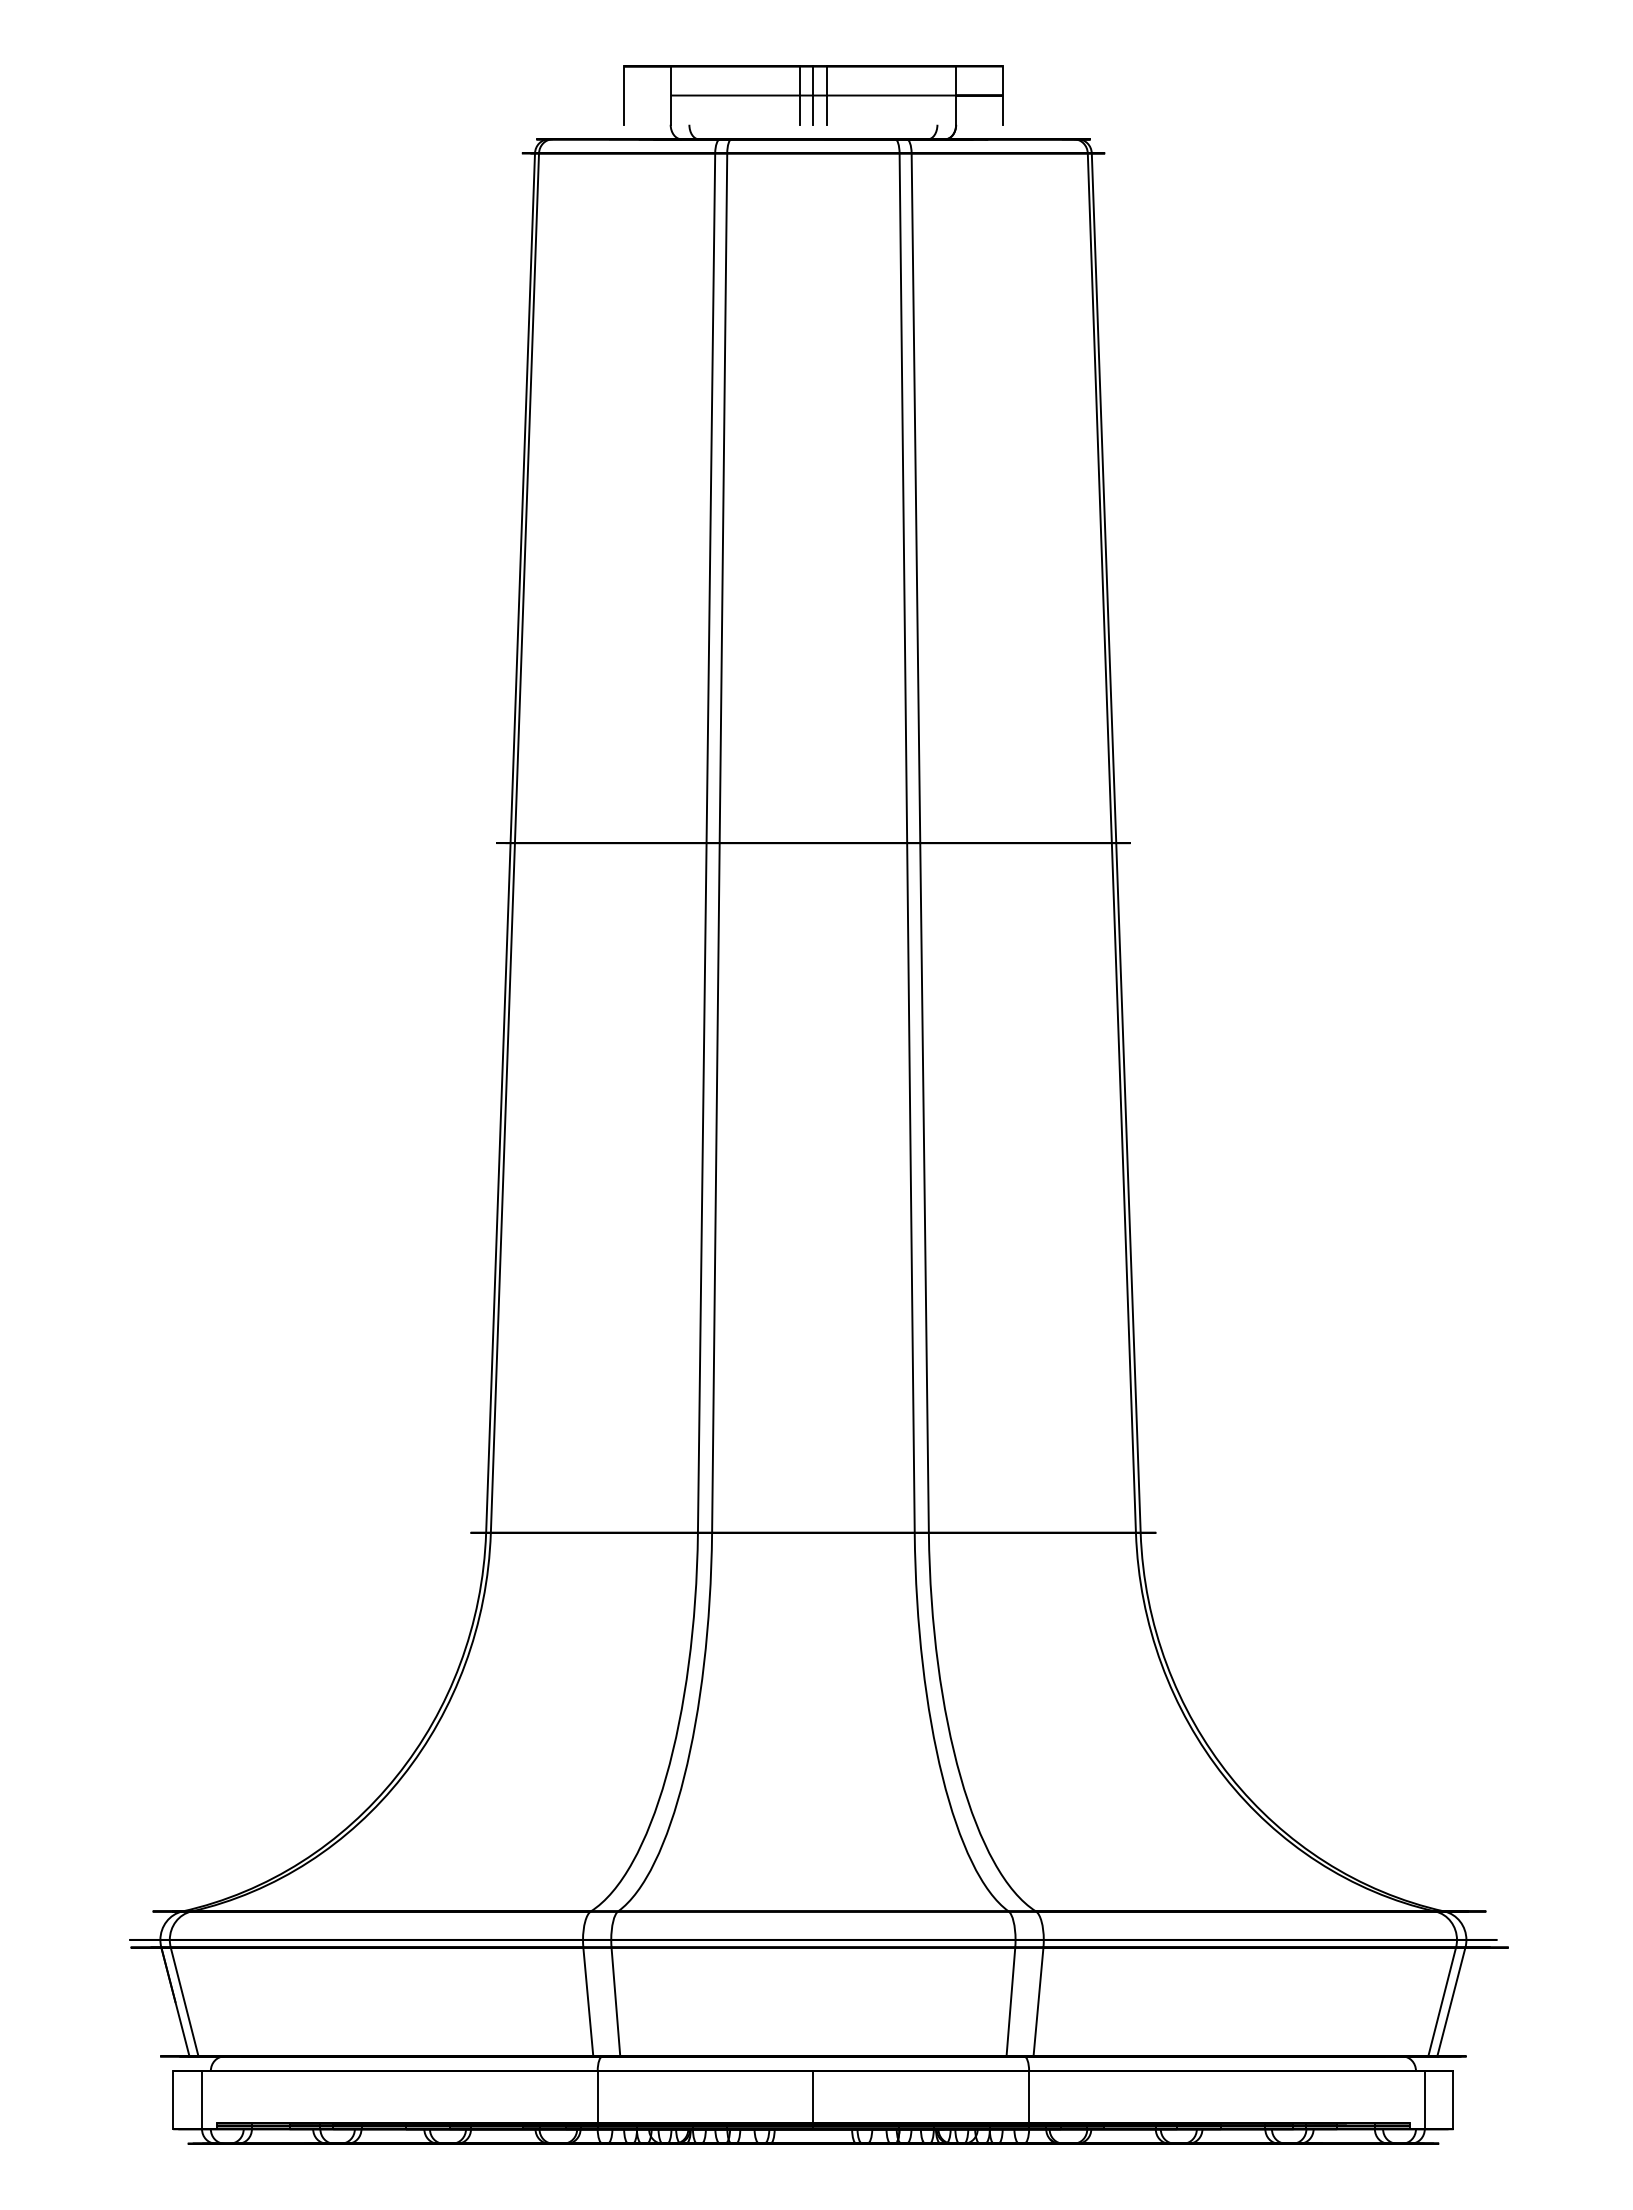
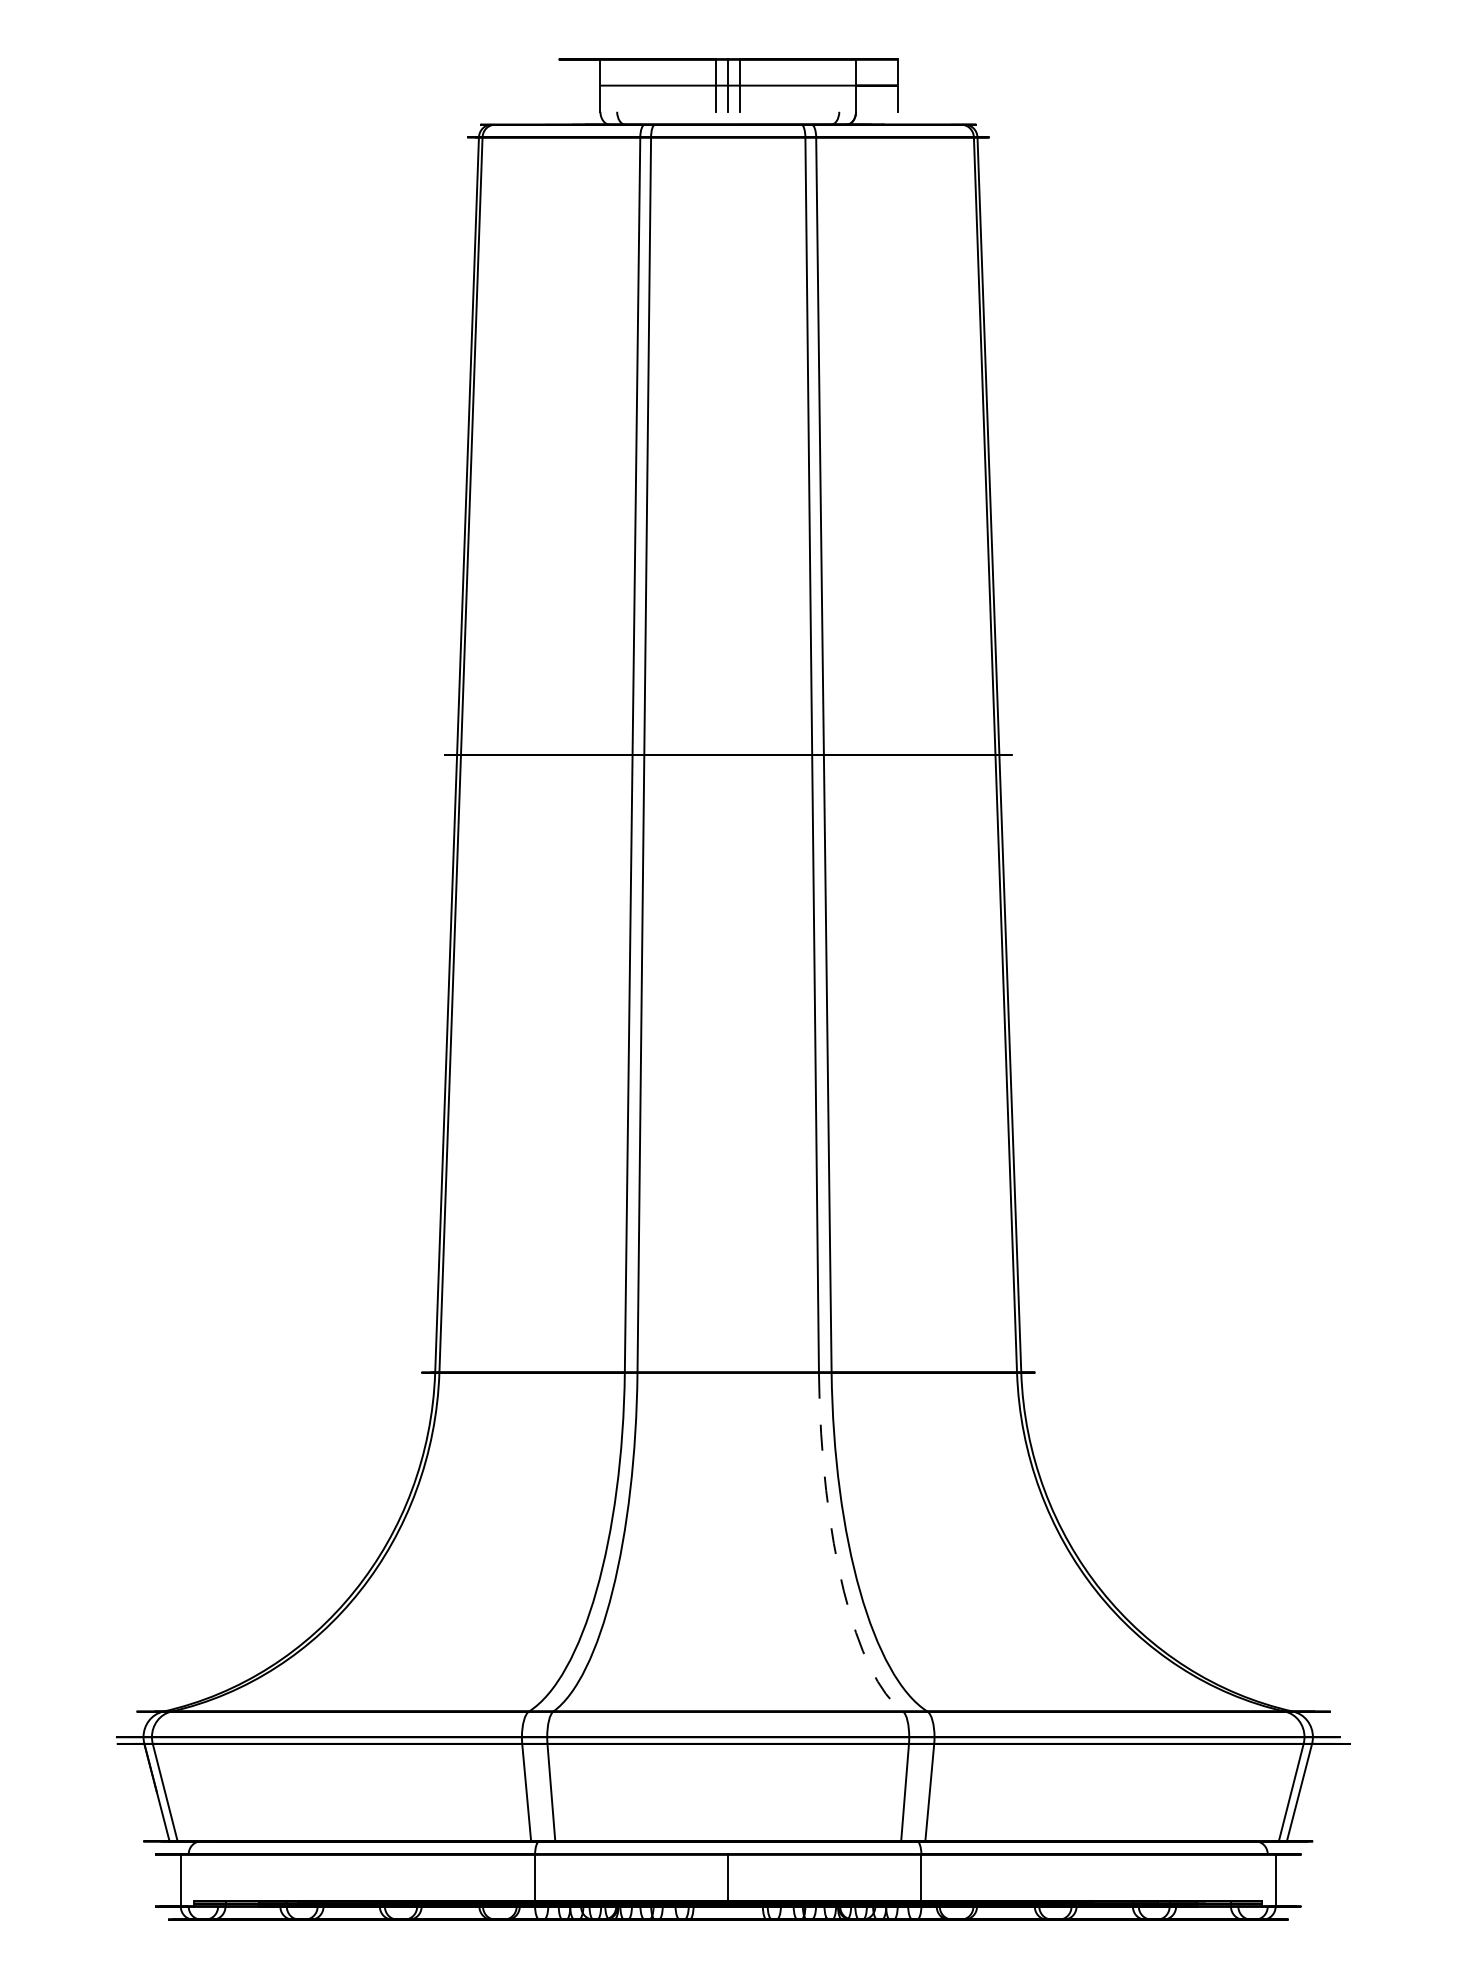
line: (624, 95) -> (559, 85), removed
arc: (933, 1734) -> (835, 1553), solid -> dashed
line: (173, 2099) -> (155, 1879), removed
line: (1453, 2099) -> (1301, 1879), removed

